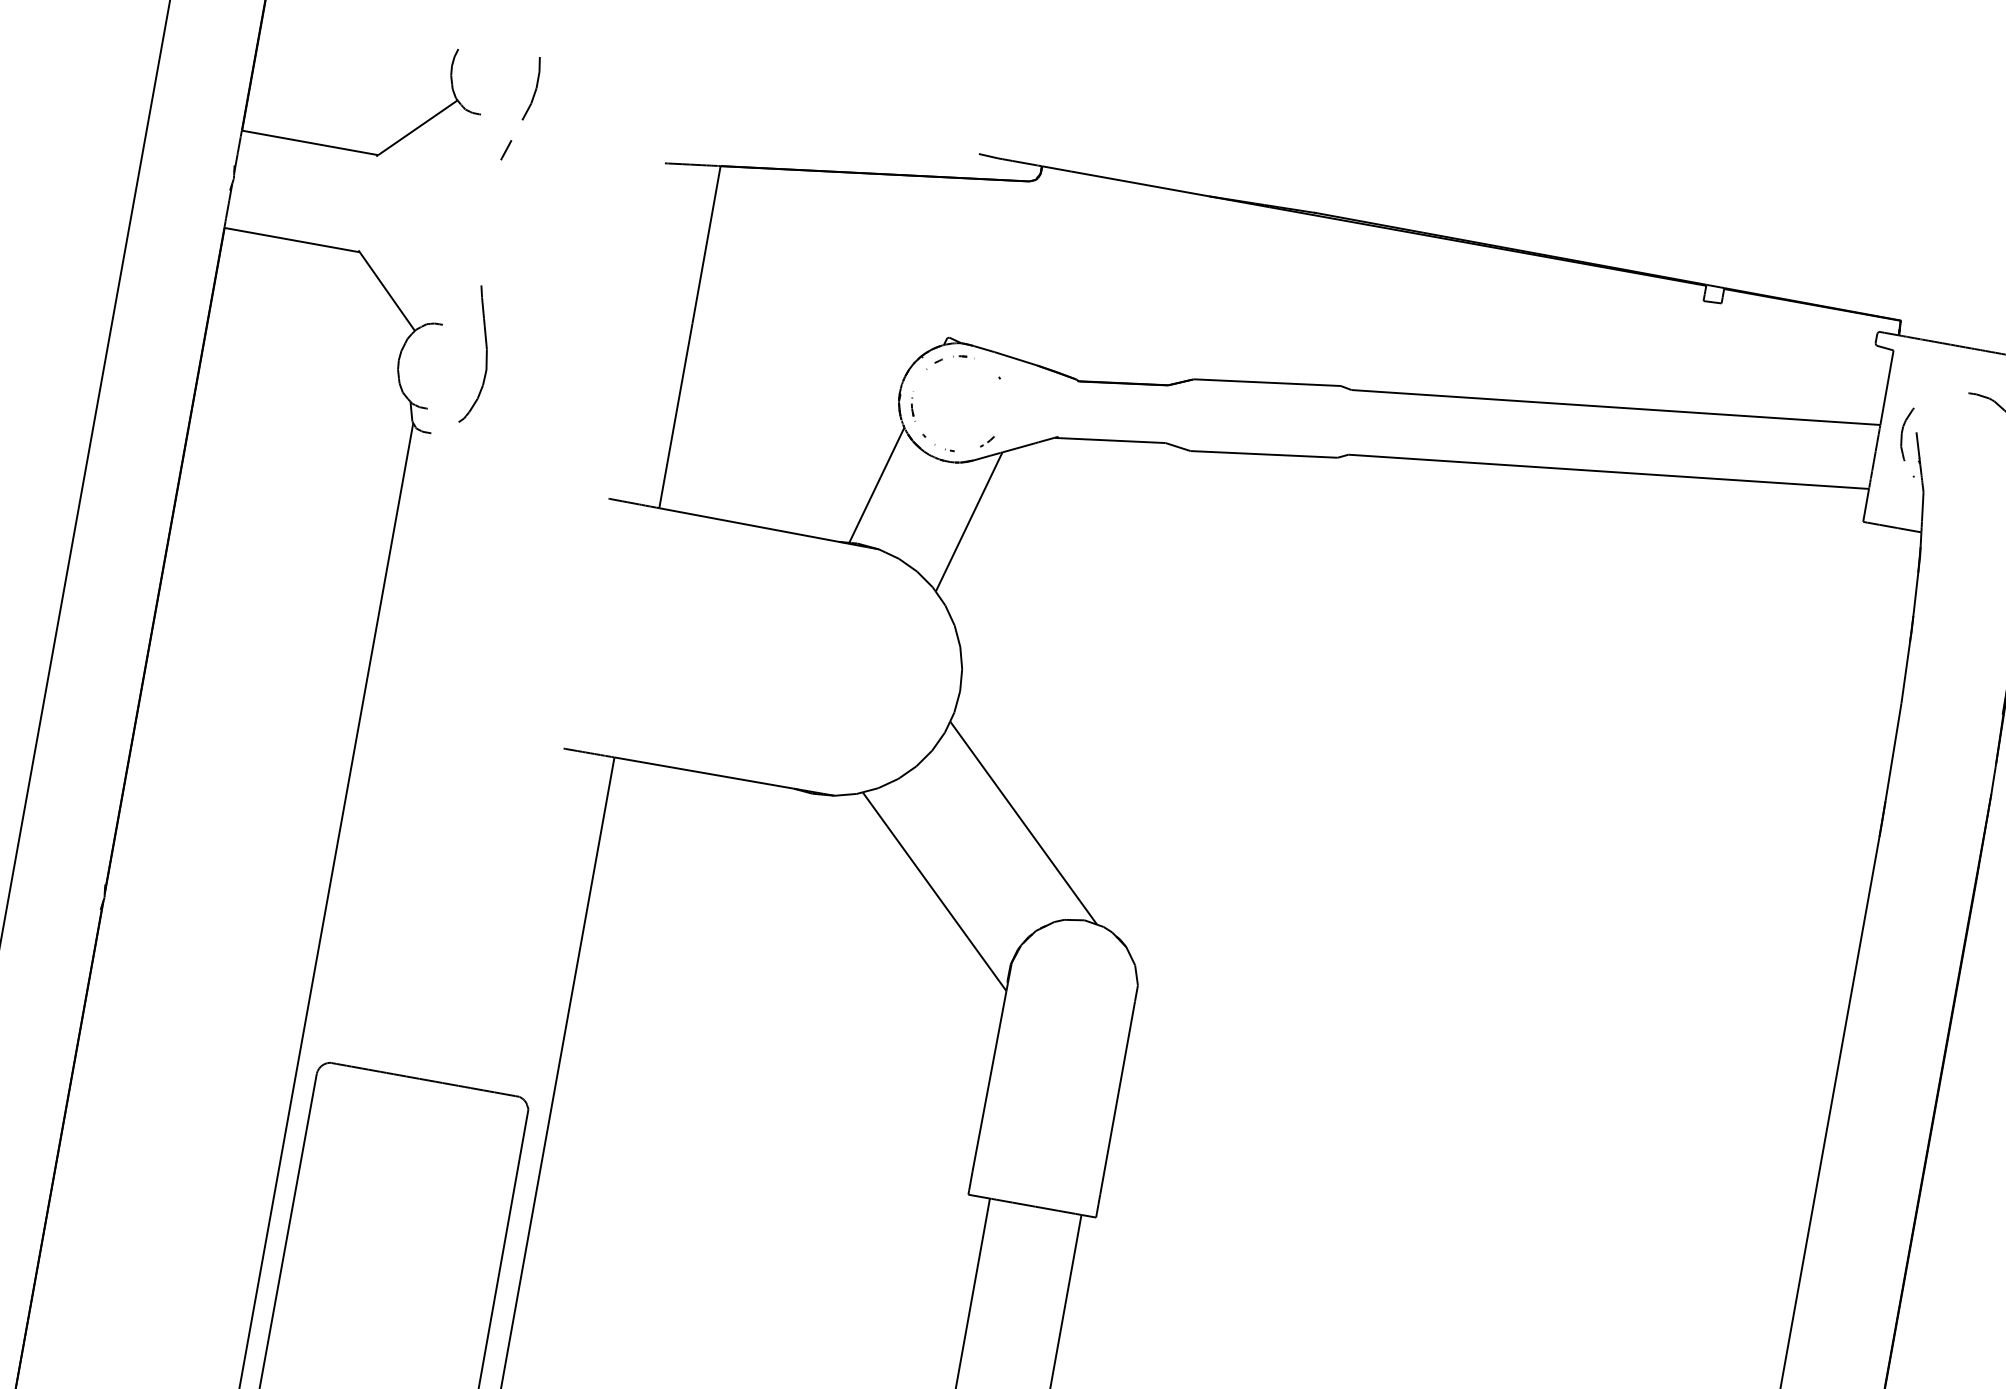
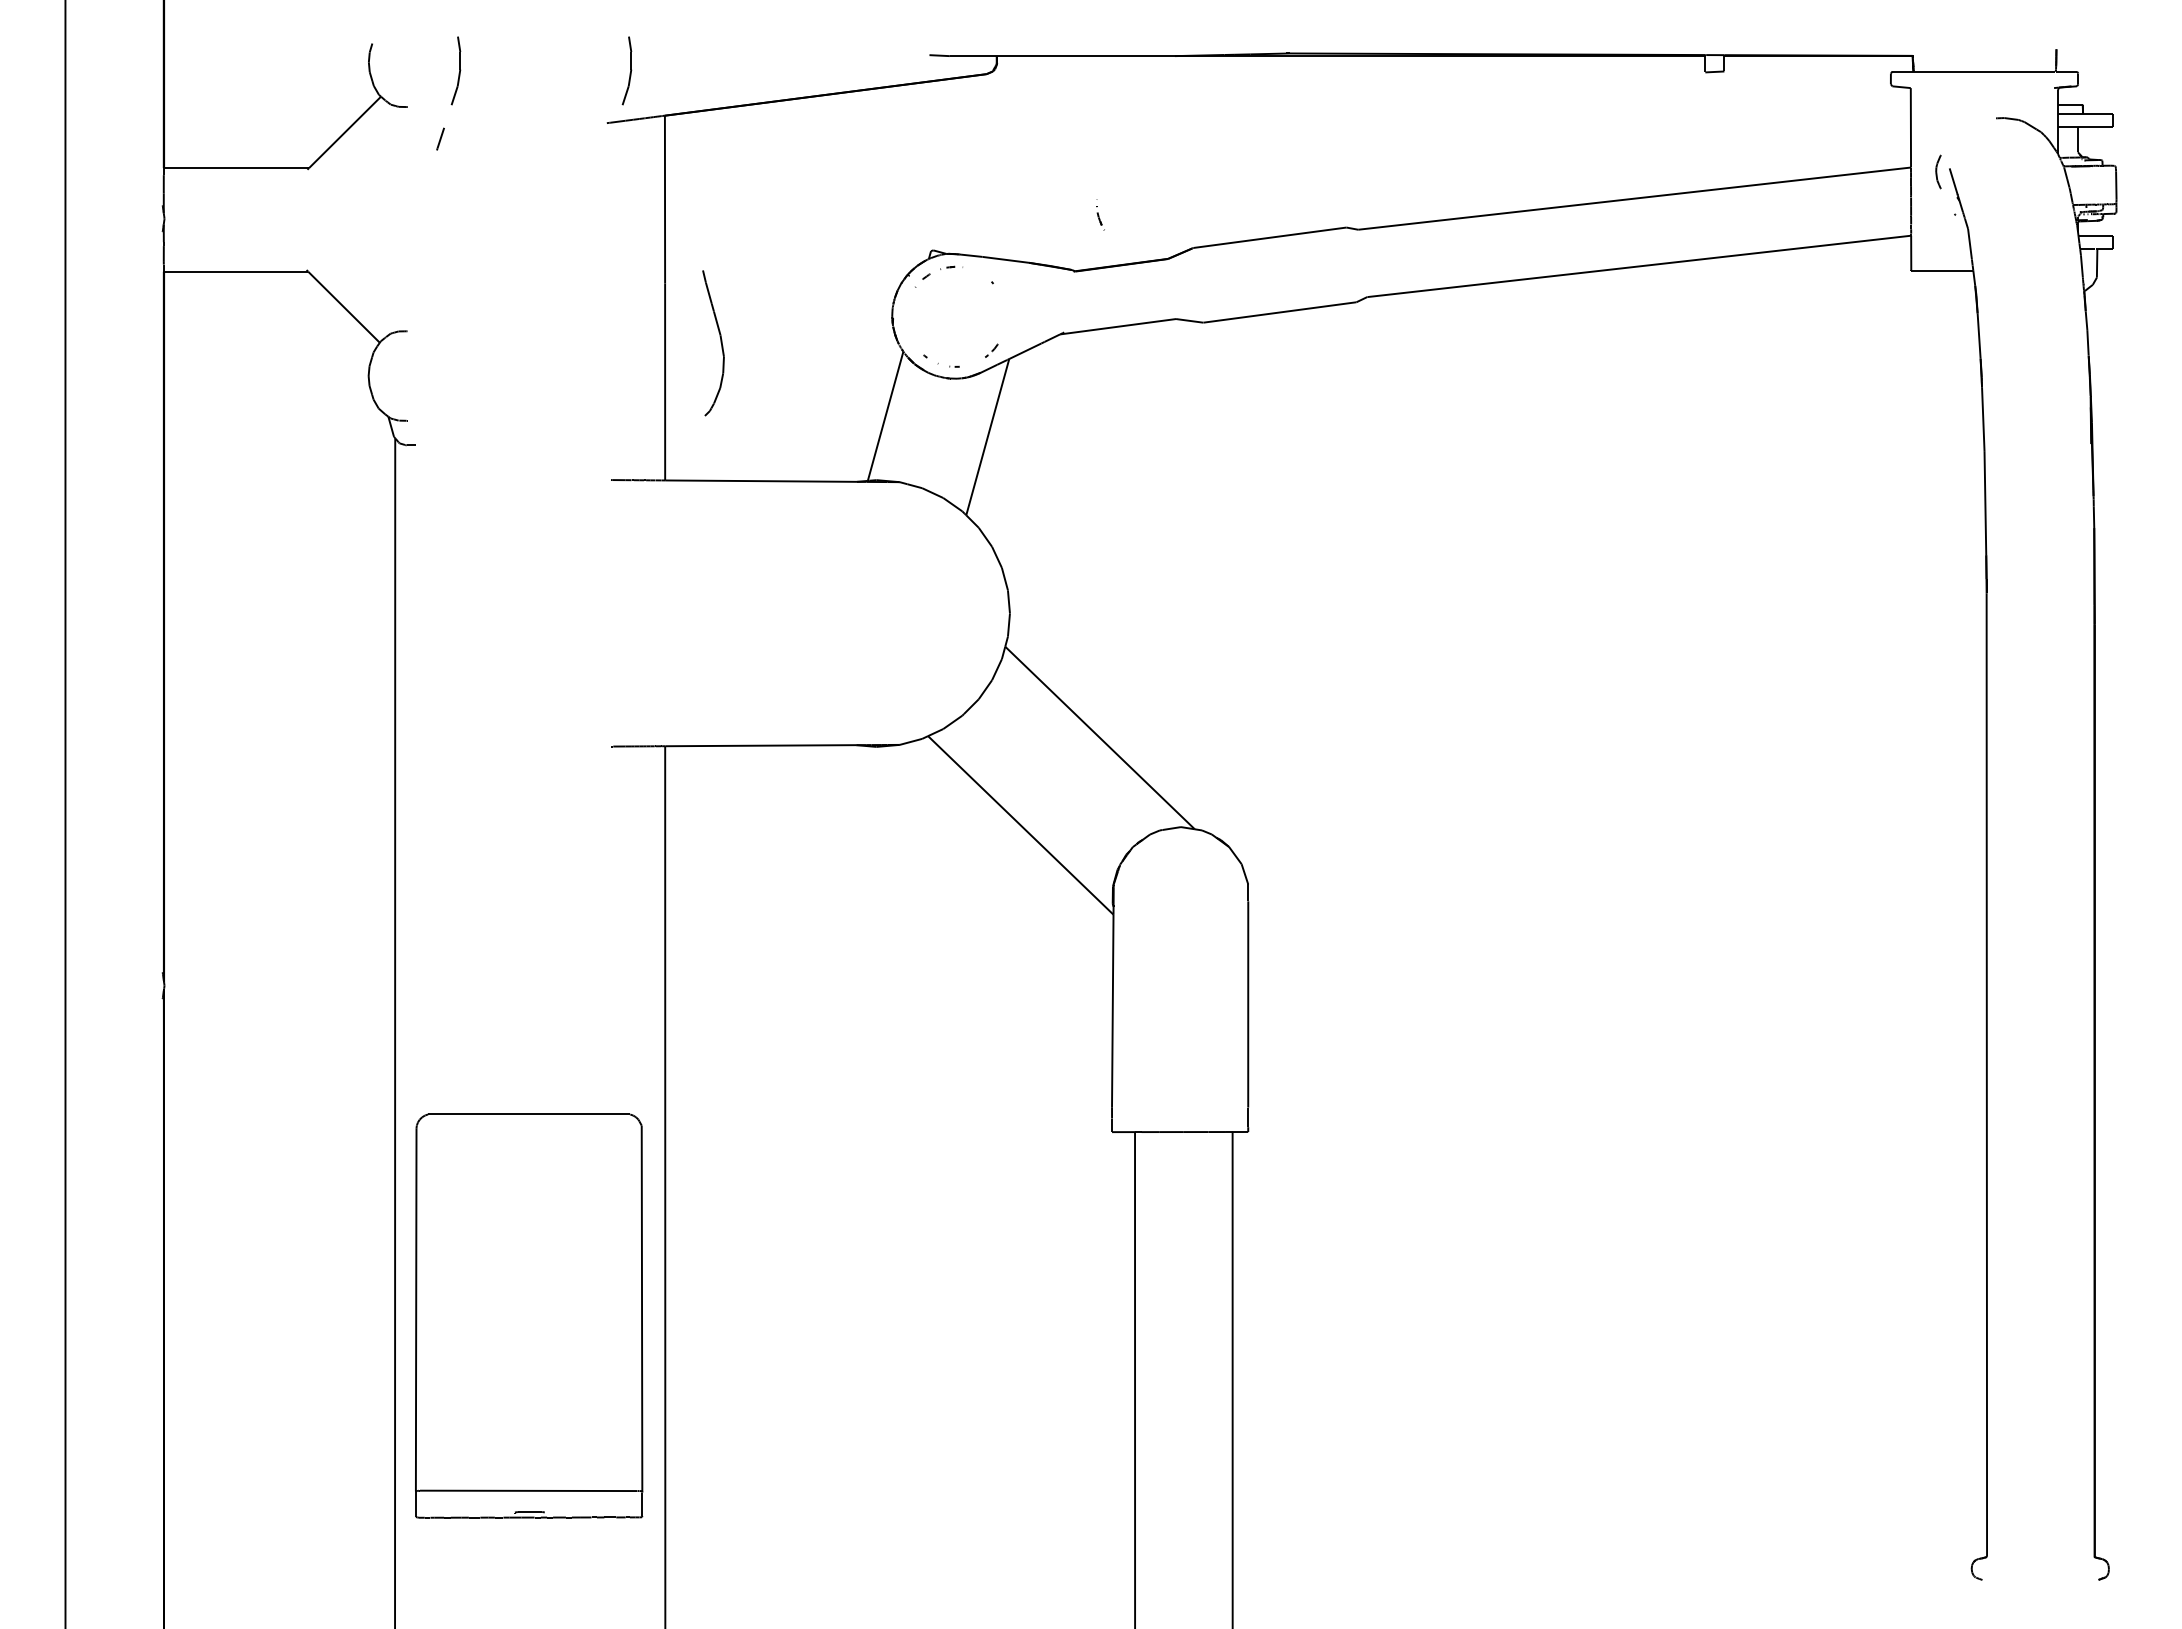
part: (692, 117) -> (626, 70), added
part: (485, 356) -> (720, 343), moved
part: (914, 405) -> (1100, 214), moved
part: (1905, 433) -> (1938, 171), size x0.6

